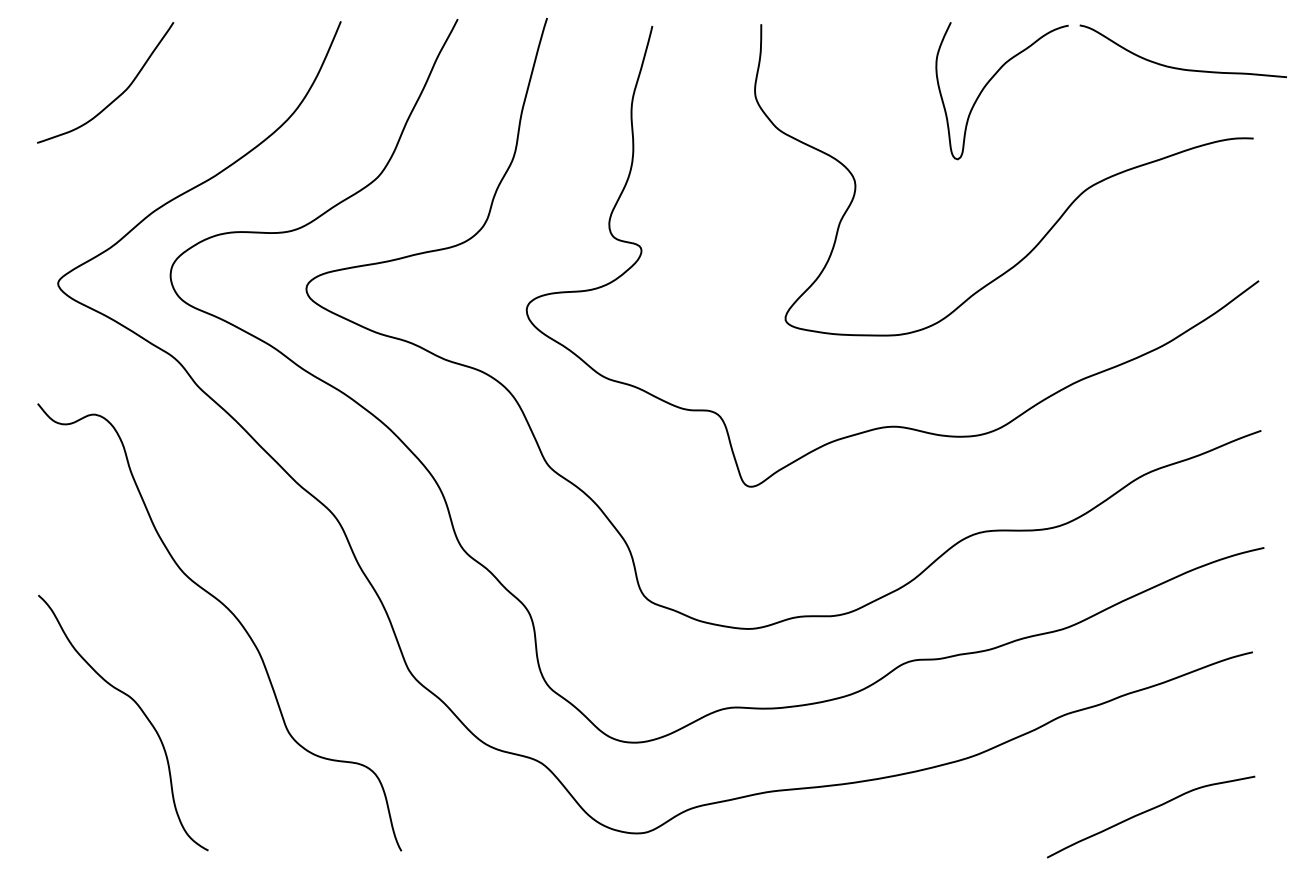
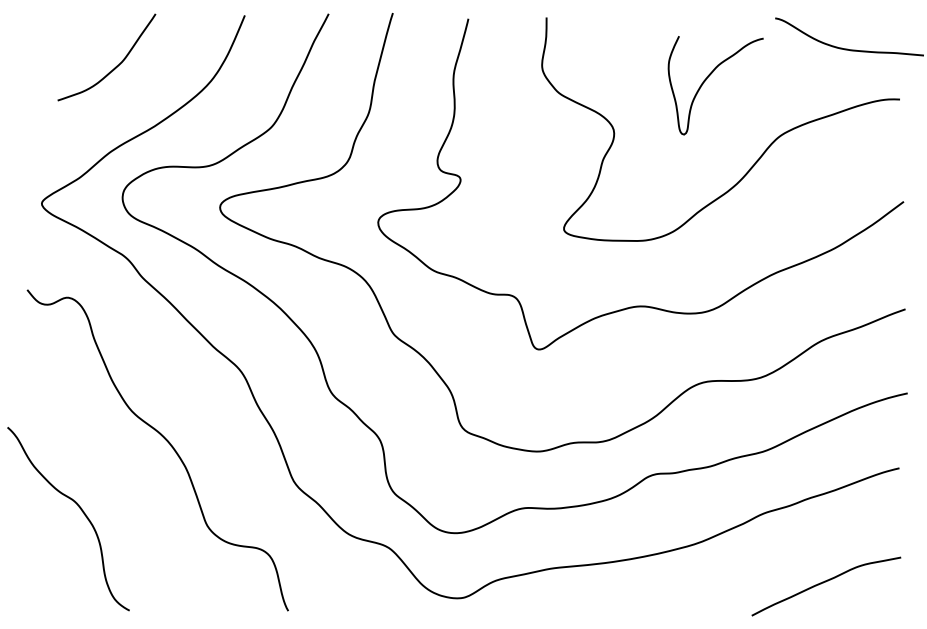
curve: (991, 80) -> (708, 77), moved
curve: (118, 95) -> (116, 66), moved
curve: (140, 710) -> (80, 510), moved

